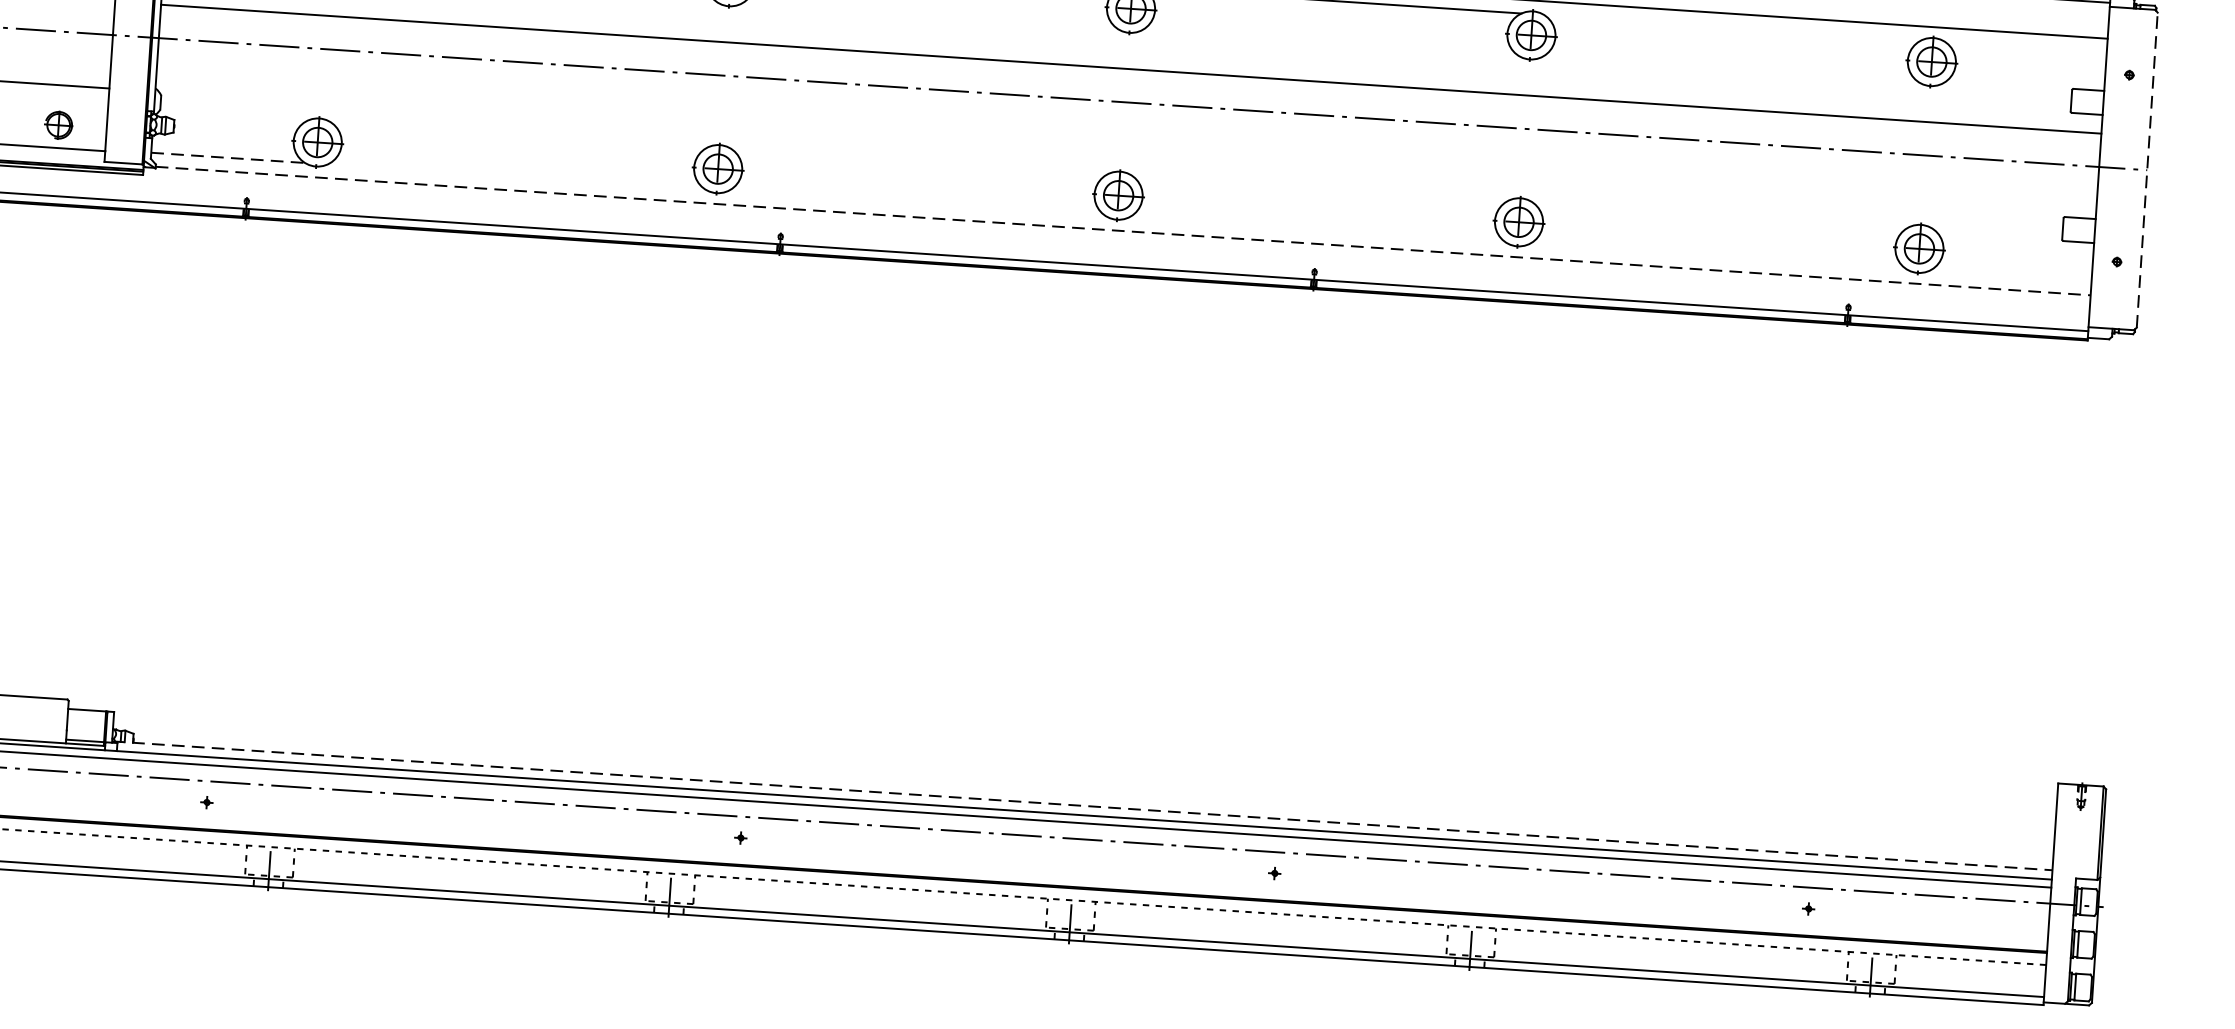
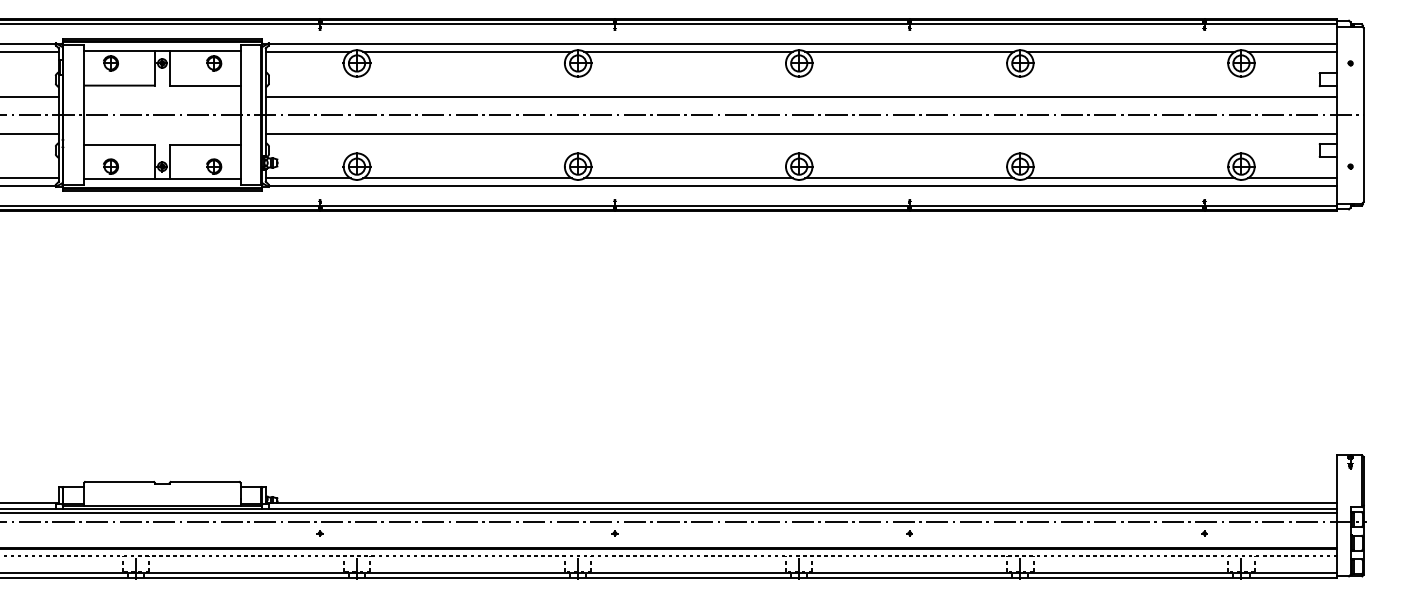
line: (1732, 26) -> (1130, 51), added
line: (2025, 46) -> (1292, 51), added
line: (1126, 135) -> (801, 133), added
line: (228, 158) -> (308, 178), dashed -> solid
line: (2146, 170) -> (1363, 115), dashed -> solid
line: (516, 177) -> (467, 178), added
line: (916, 203) -> (688, 178), added
line: (1124, 230) -> (803, 185), dashed -> solid
line: (1316, 230) -> (909, 178), added
line: (1717, 256) -> (1130, 178), added
line: (2010, 276) -> (1292, 178), added
line: (1082, 805) -> (801, 503), dashed -> solid

